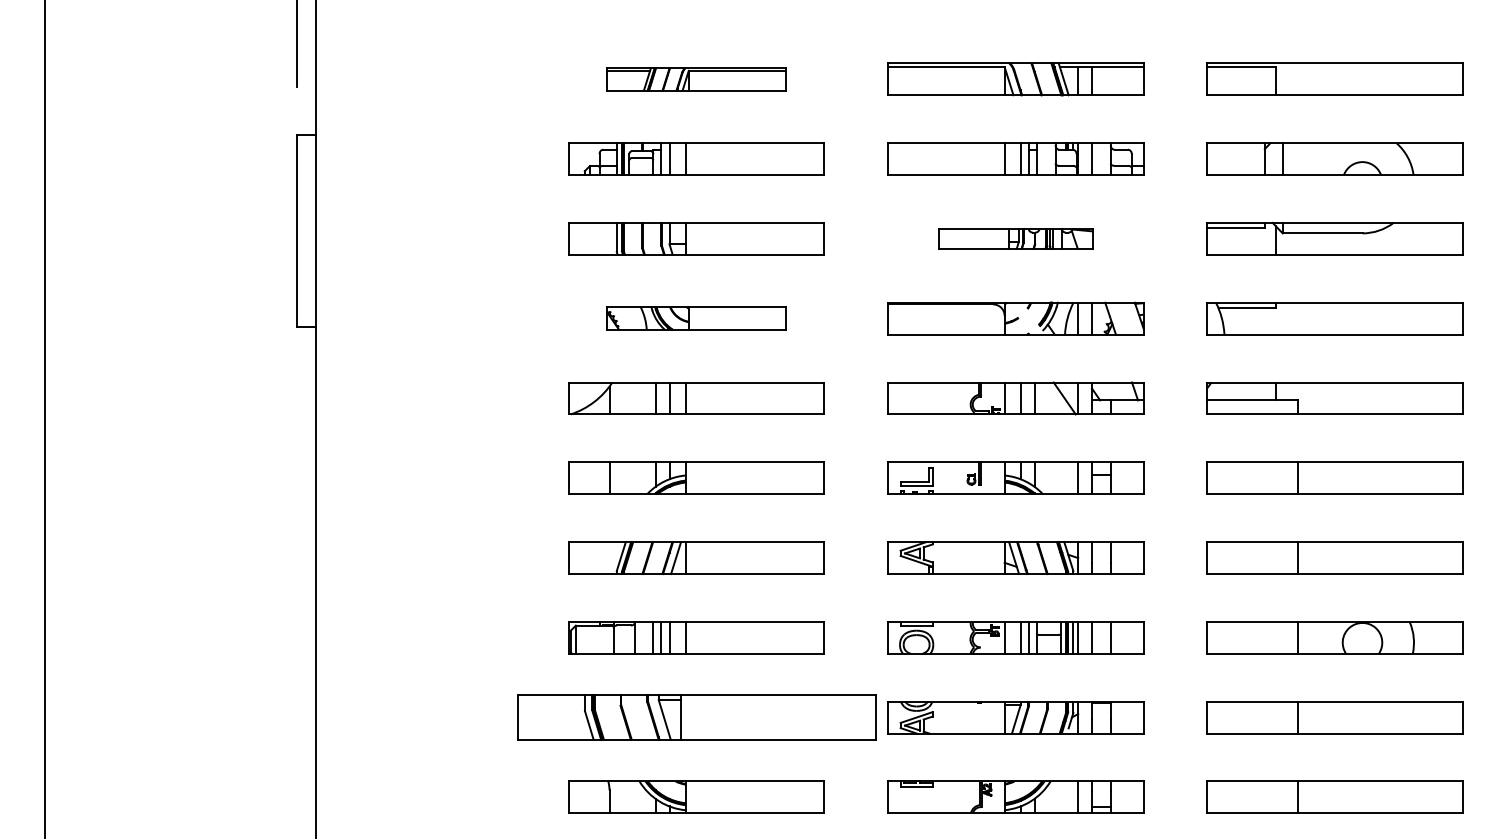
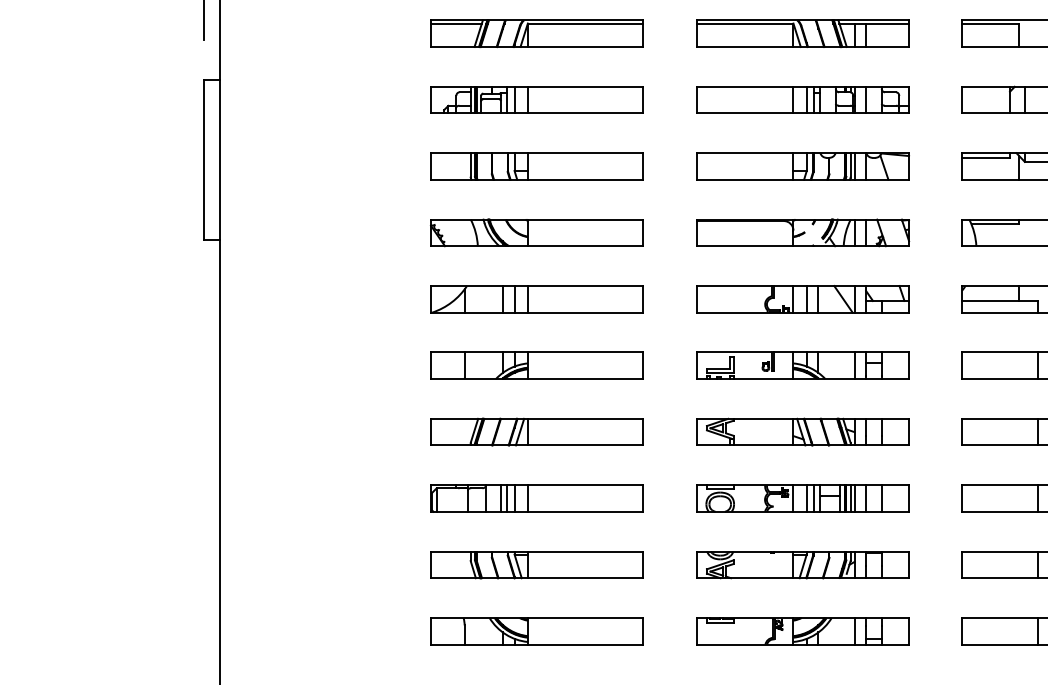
part: (696, 79) -> (537, 33), size x1.43
part: (1015, 238) -> (802, 166), size x1.67
part: (696, 318) -> (537, 232), size x1.43
part: (696, 717) -> (537, 564), size x0.71

